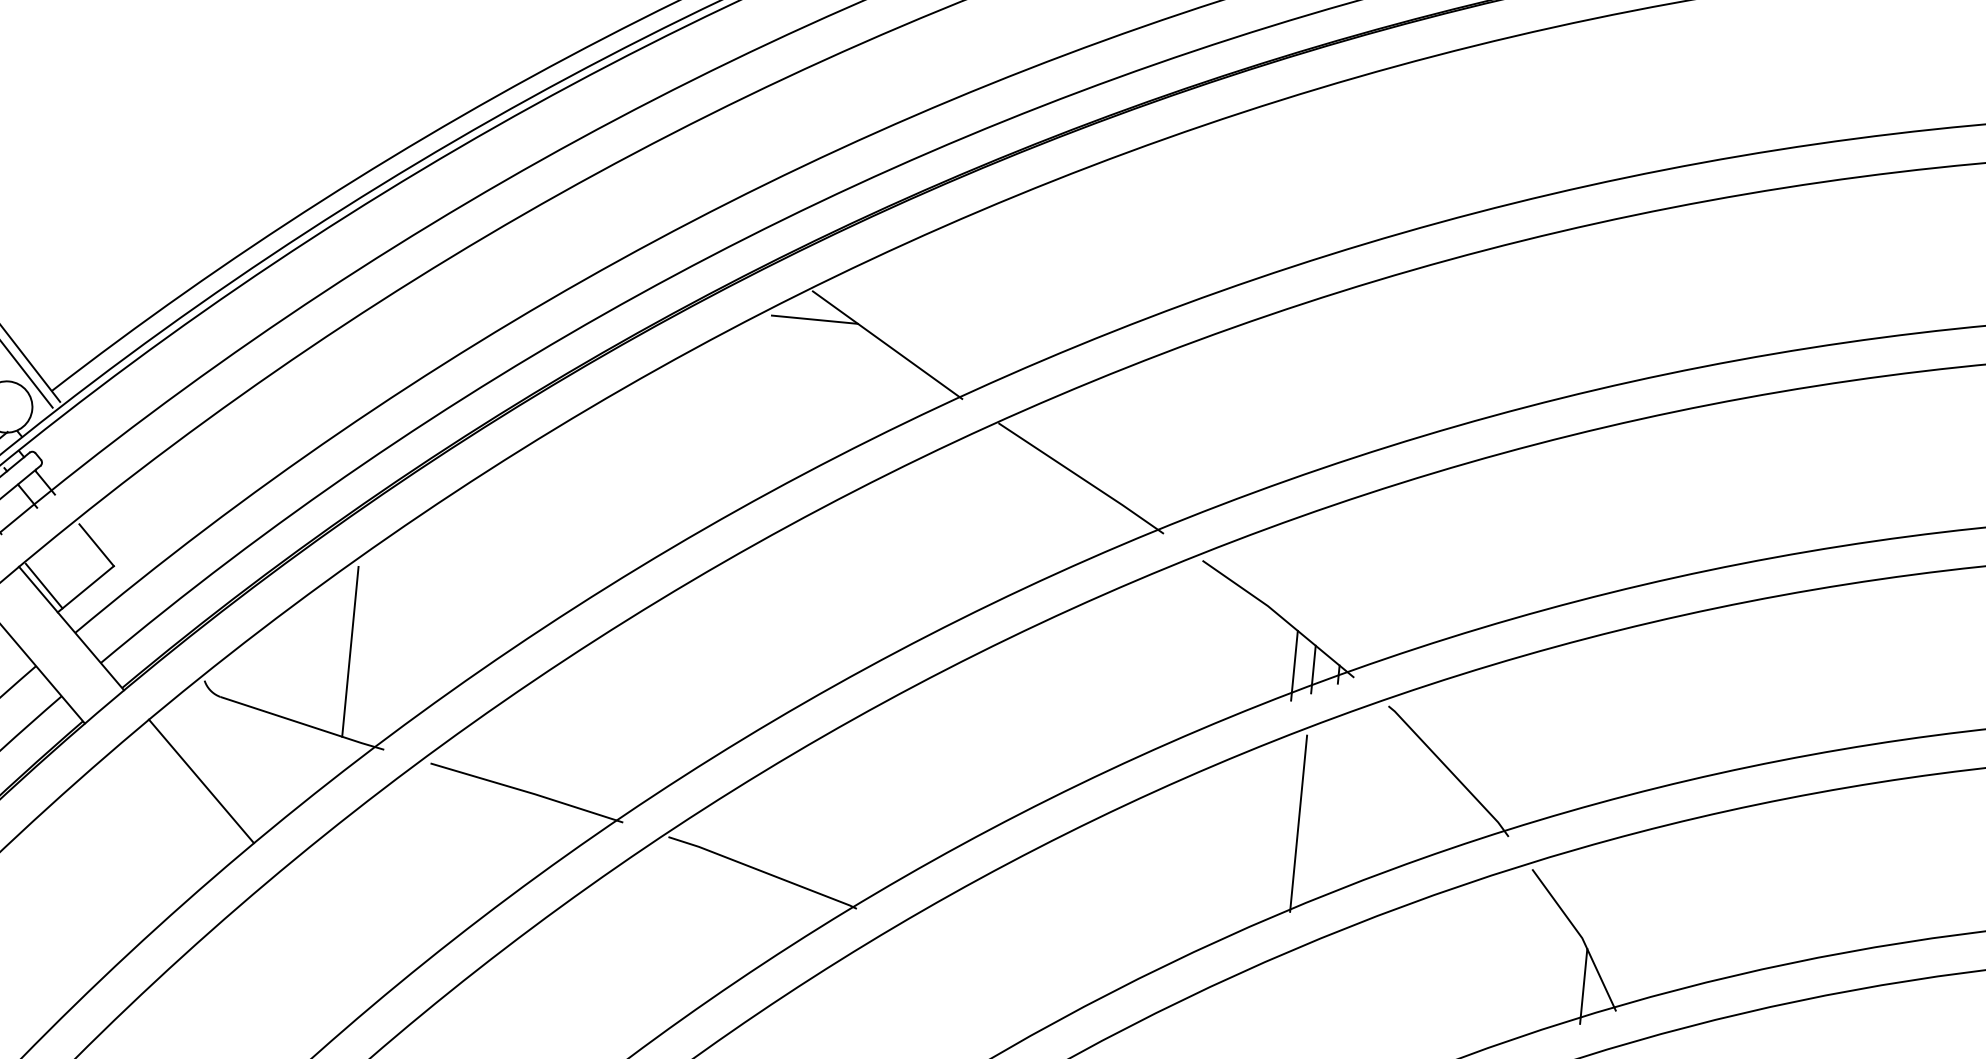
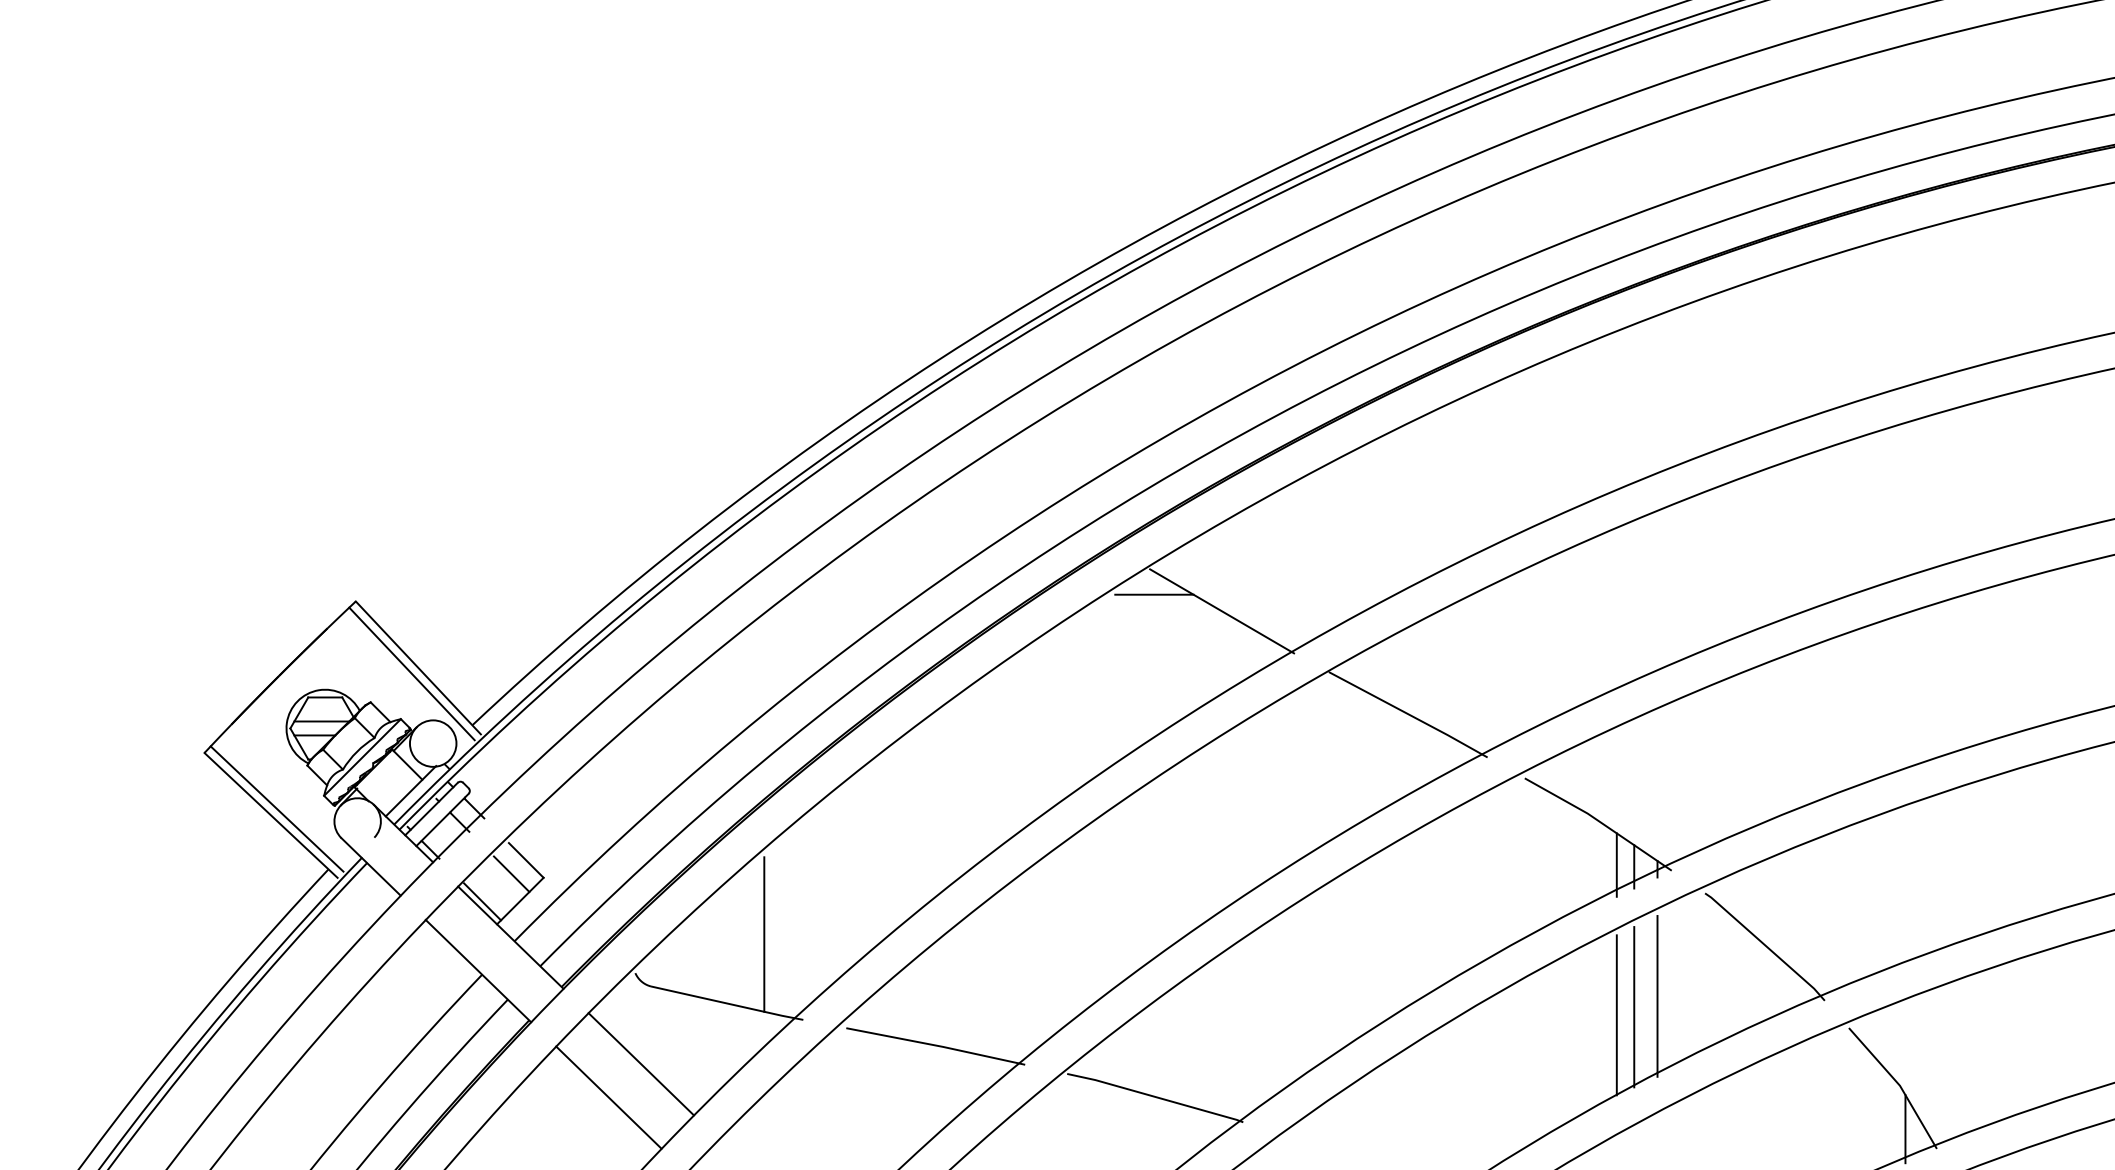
line: (79, 558) -> (511, 873), added
line: (1325, 813) -> (1657, 995), added
line: (161, 814) -> (608, 1097), added
line: (1278, 830) -> (1616, 1015), added

